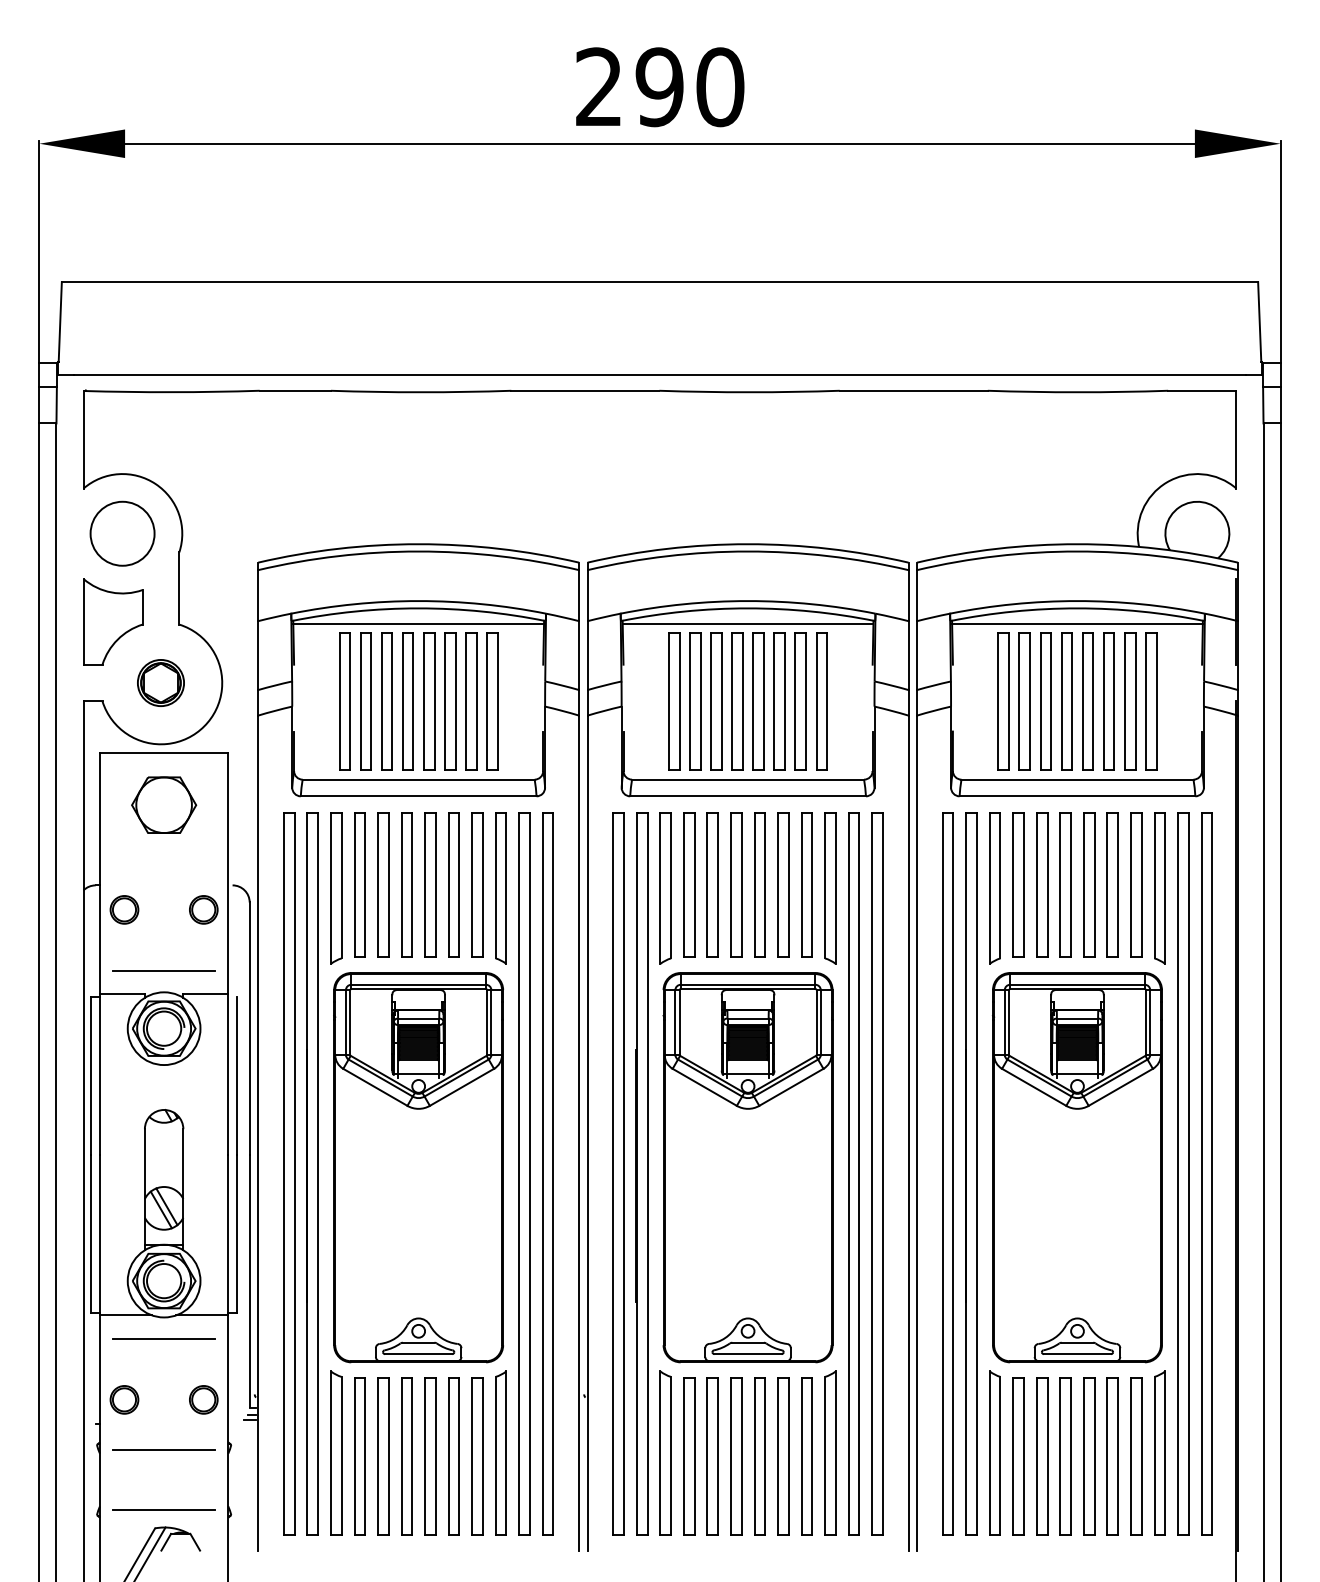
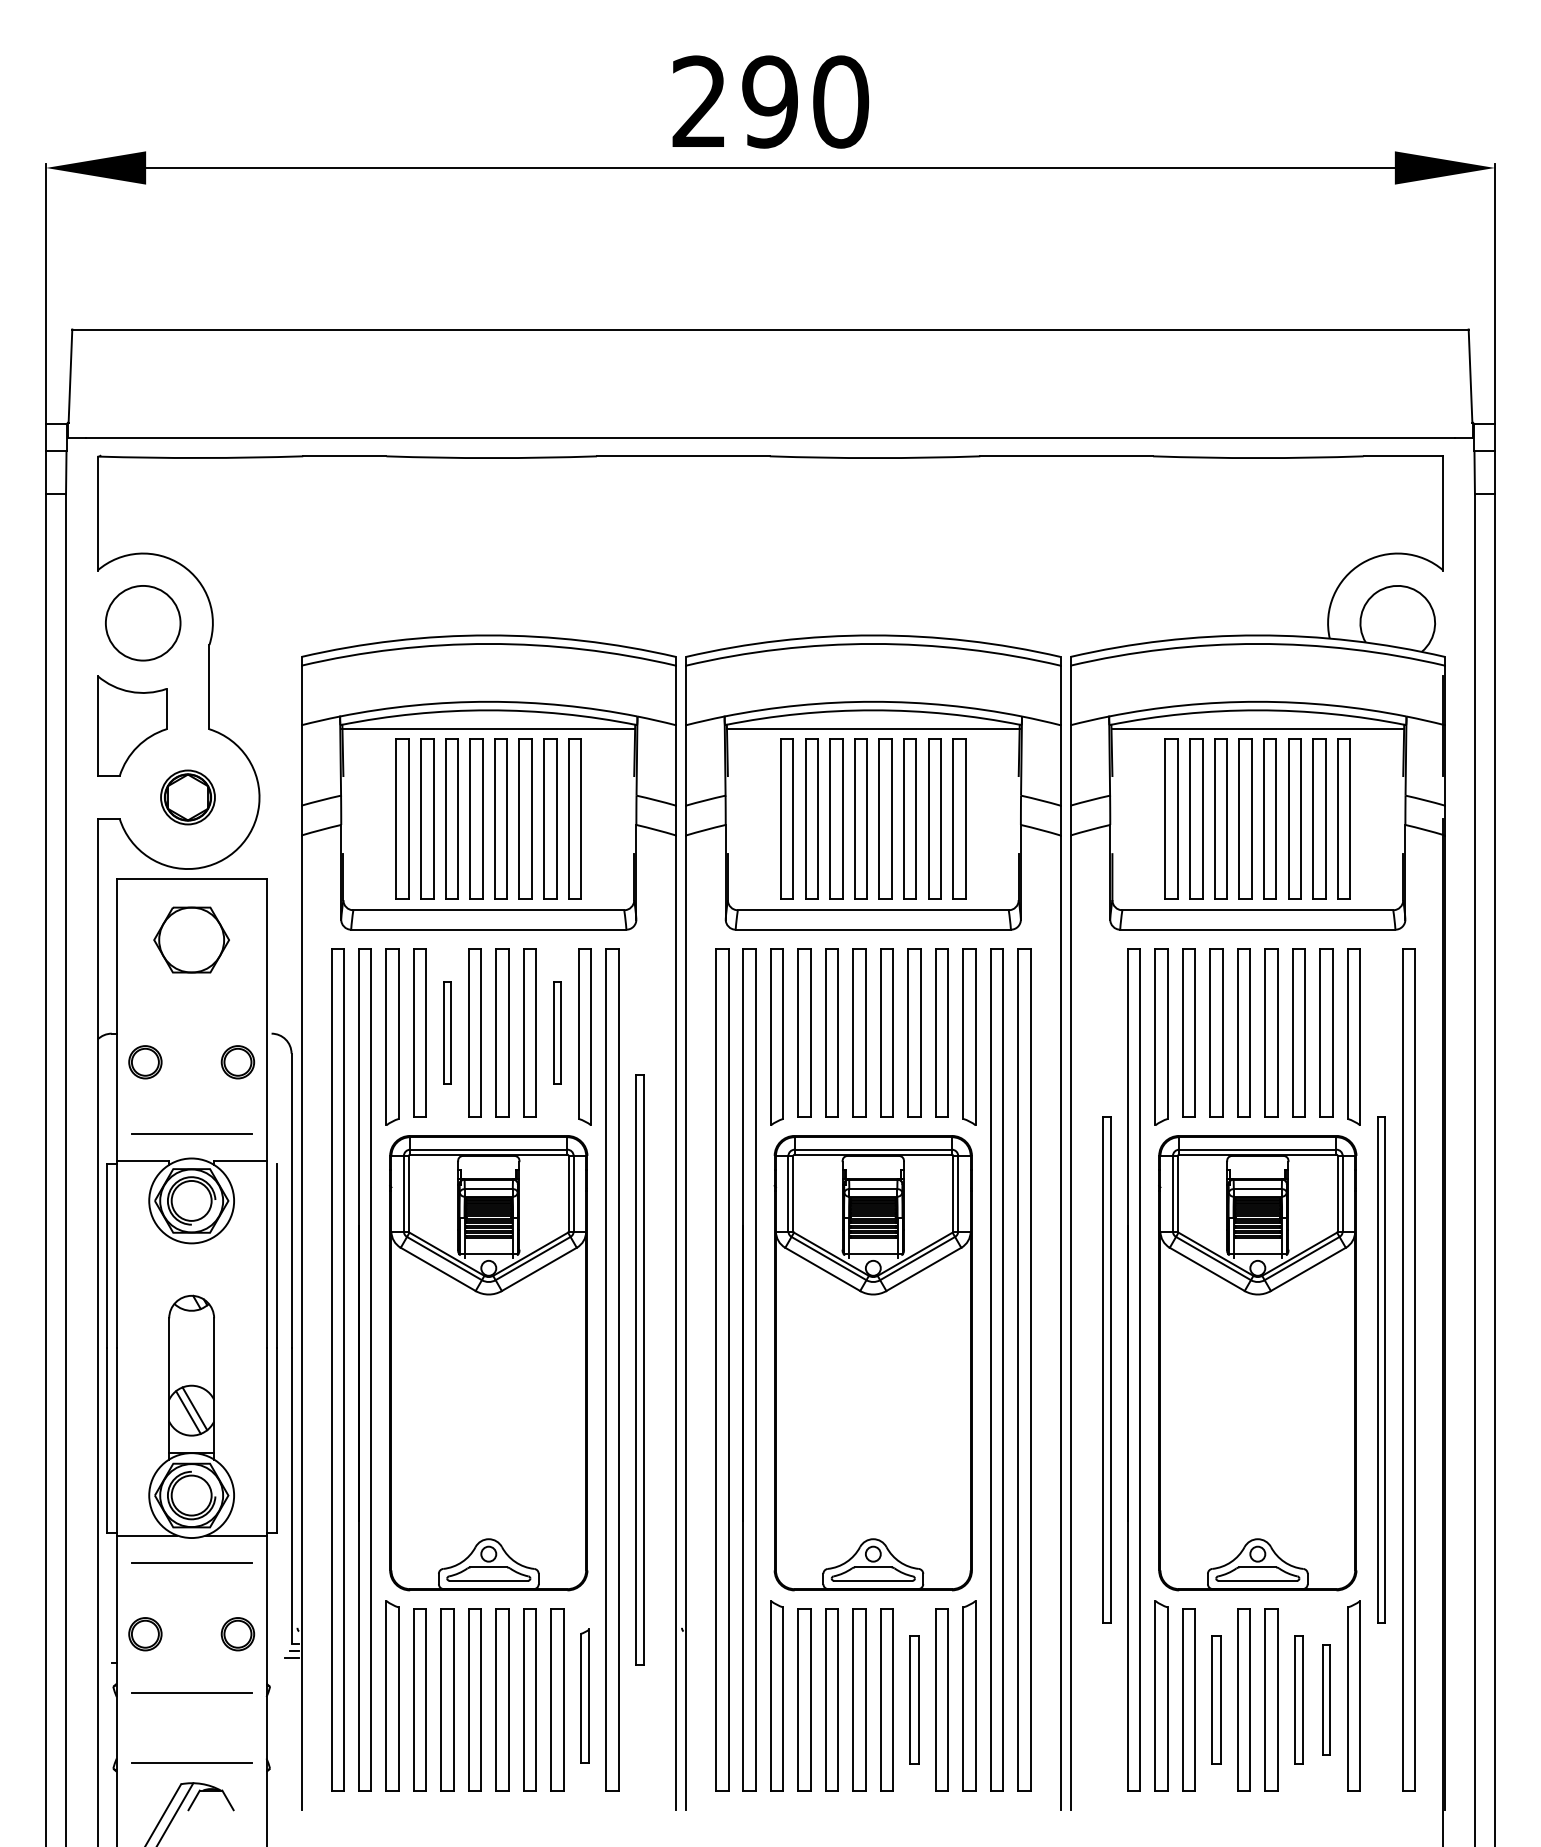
part: (383, 884) -> (447, 1032), size x0.6
part: (477, 884) -> (557, 1032), size x0.6
part: (547, 1173) -> (639, 1369), size x0.7
part: (947, 1173) -> (1106, 1369), size x0.6
part: (1183, 1173) -> (1381, 1369), size x0.6
part: (500, 1452) -> (584, 1695), size x0.7
part: (783, 1455) -> (914, 1699), size x0.7
part: (1042, 1455) -> (1216, 1699), size x0.7
part: (1112, 1455) -> (1298, 1699), size x0.7
part: (1136, 1455) -> (1326, 1699), size x0.6

